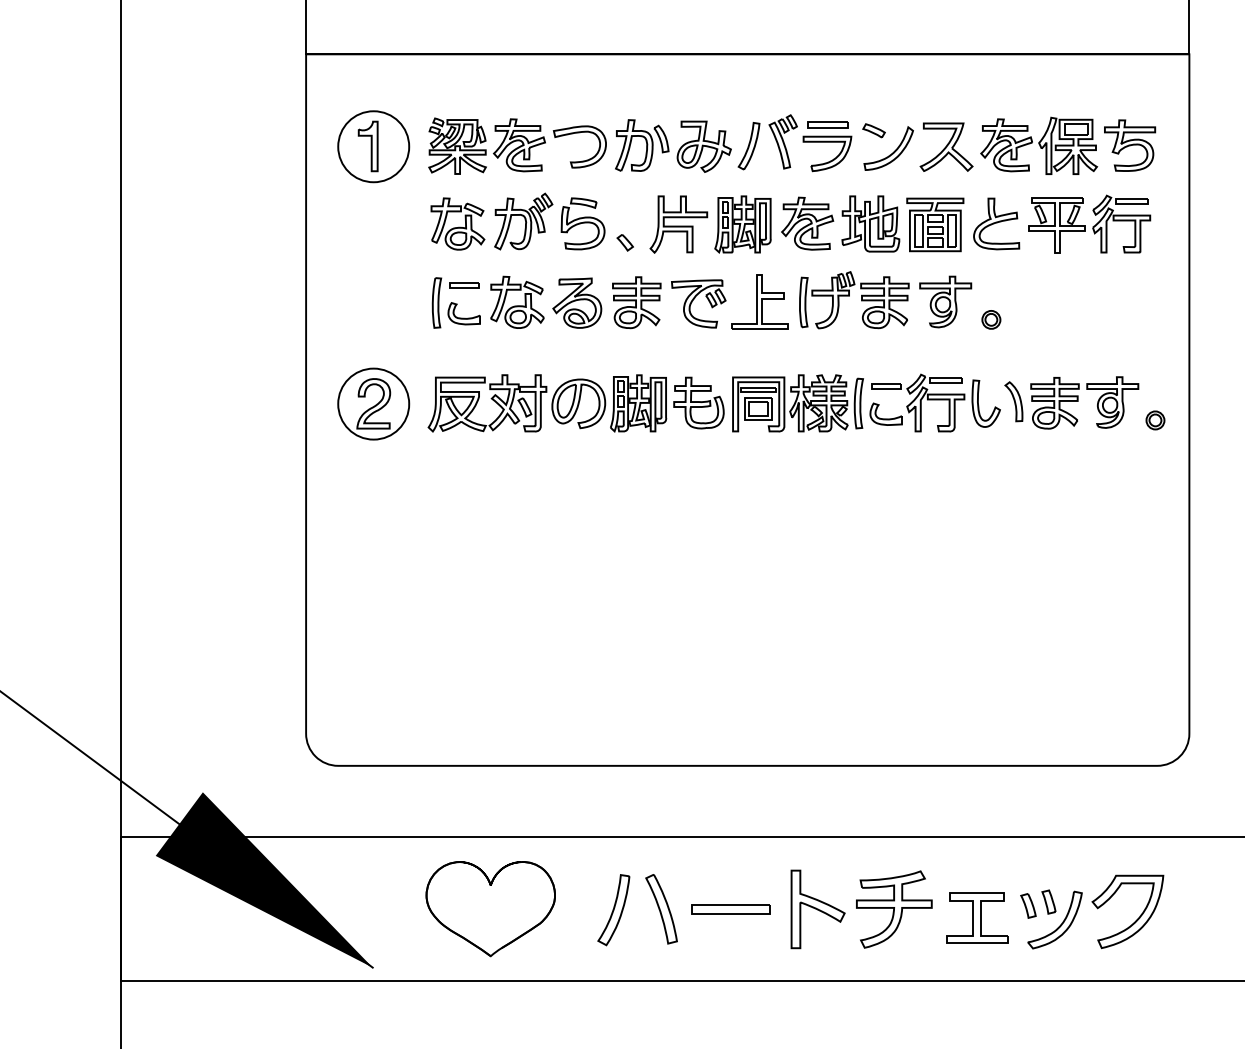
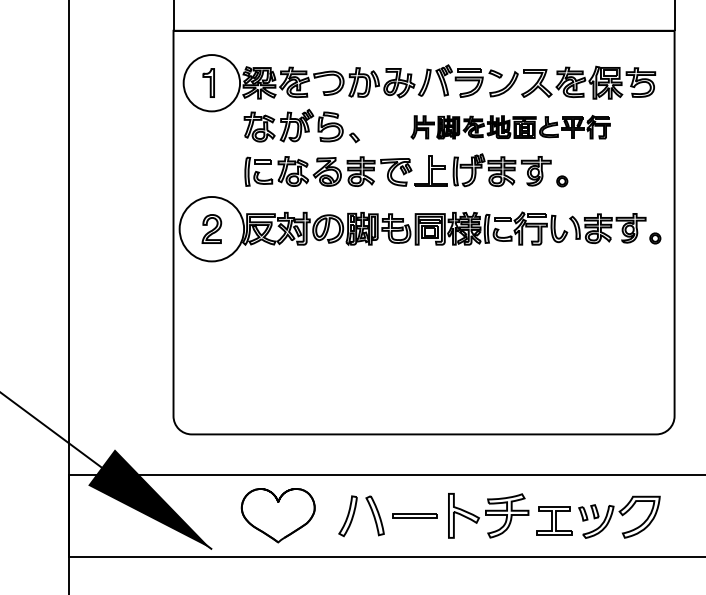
circle: (373, 147) -> (211, 83), size x1.4
part: (900, 224) -> (510, 127), size x0.7
circle: (373, 404) -> (211, 229), size x1.6

